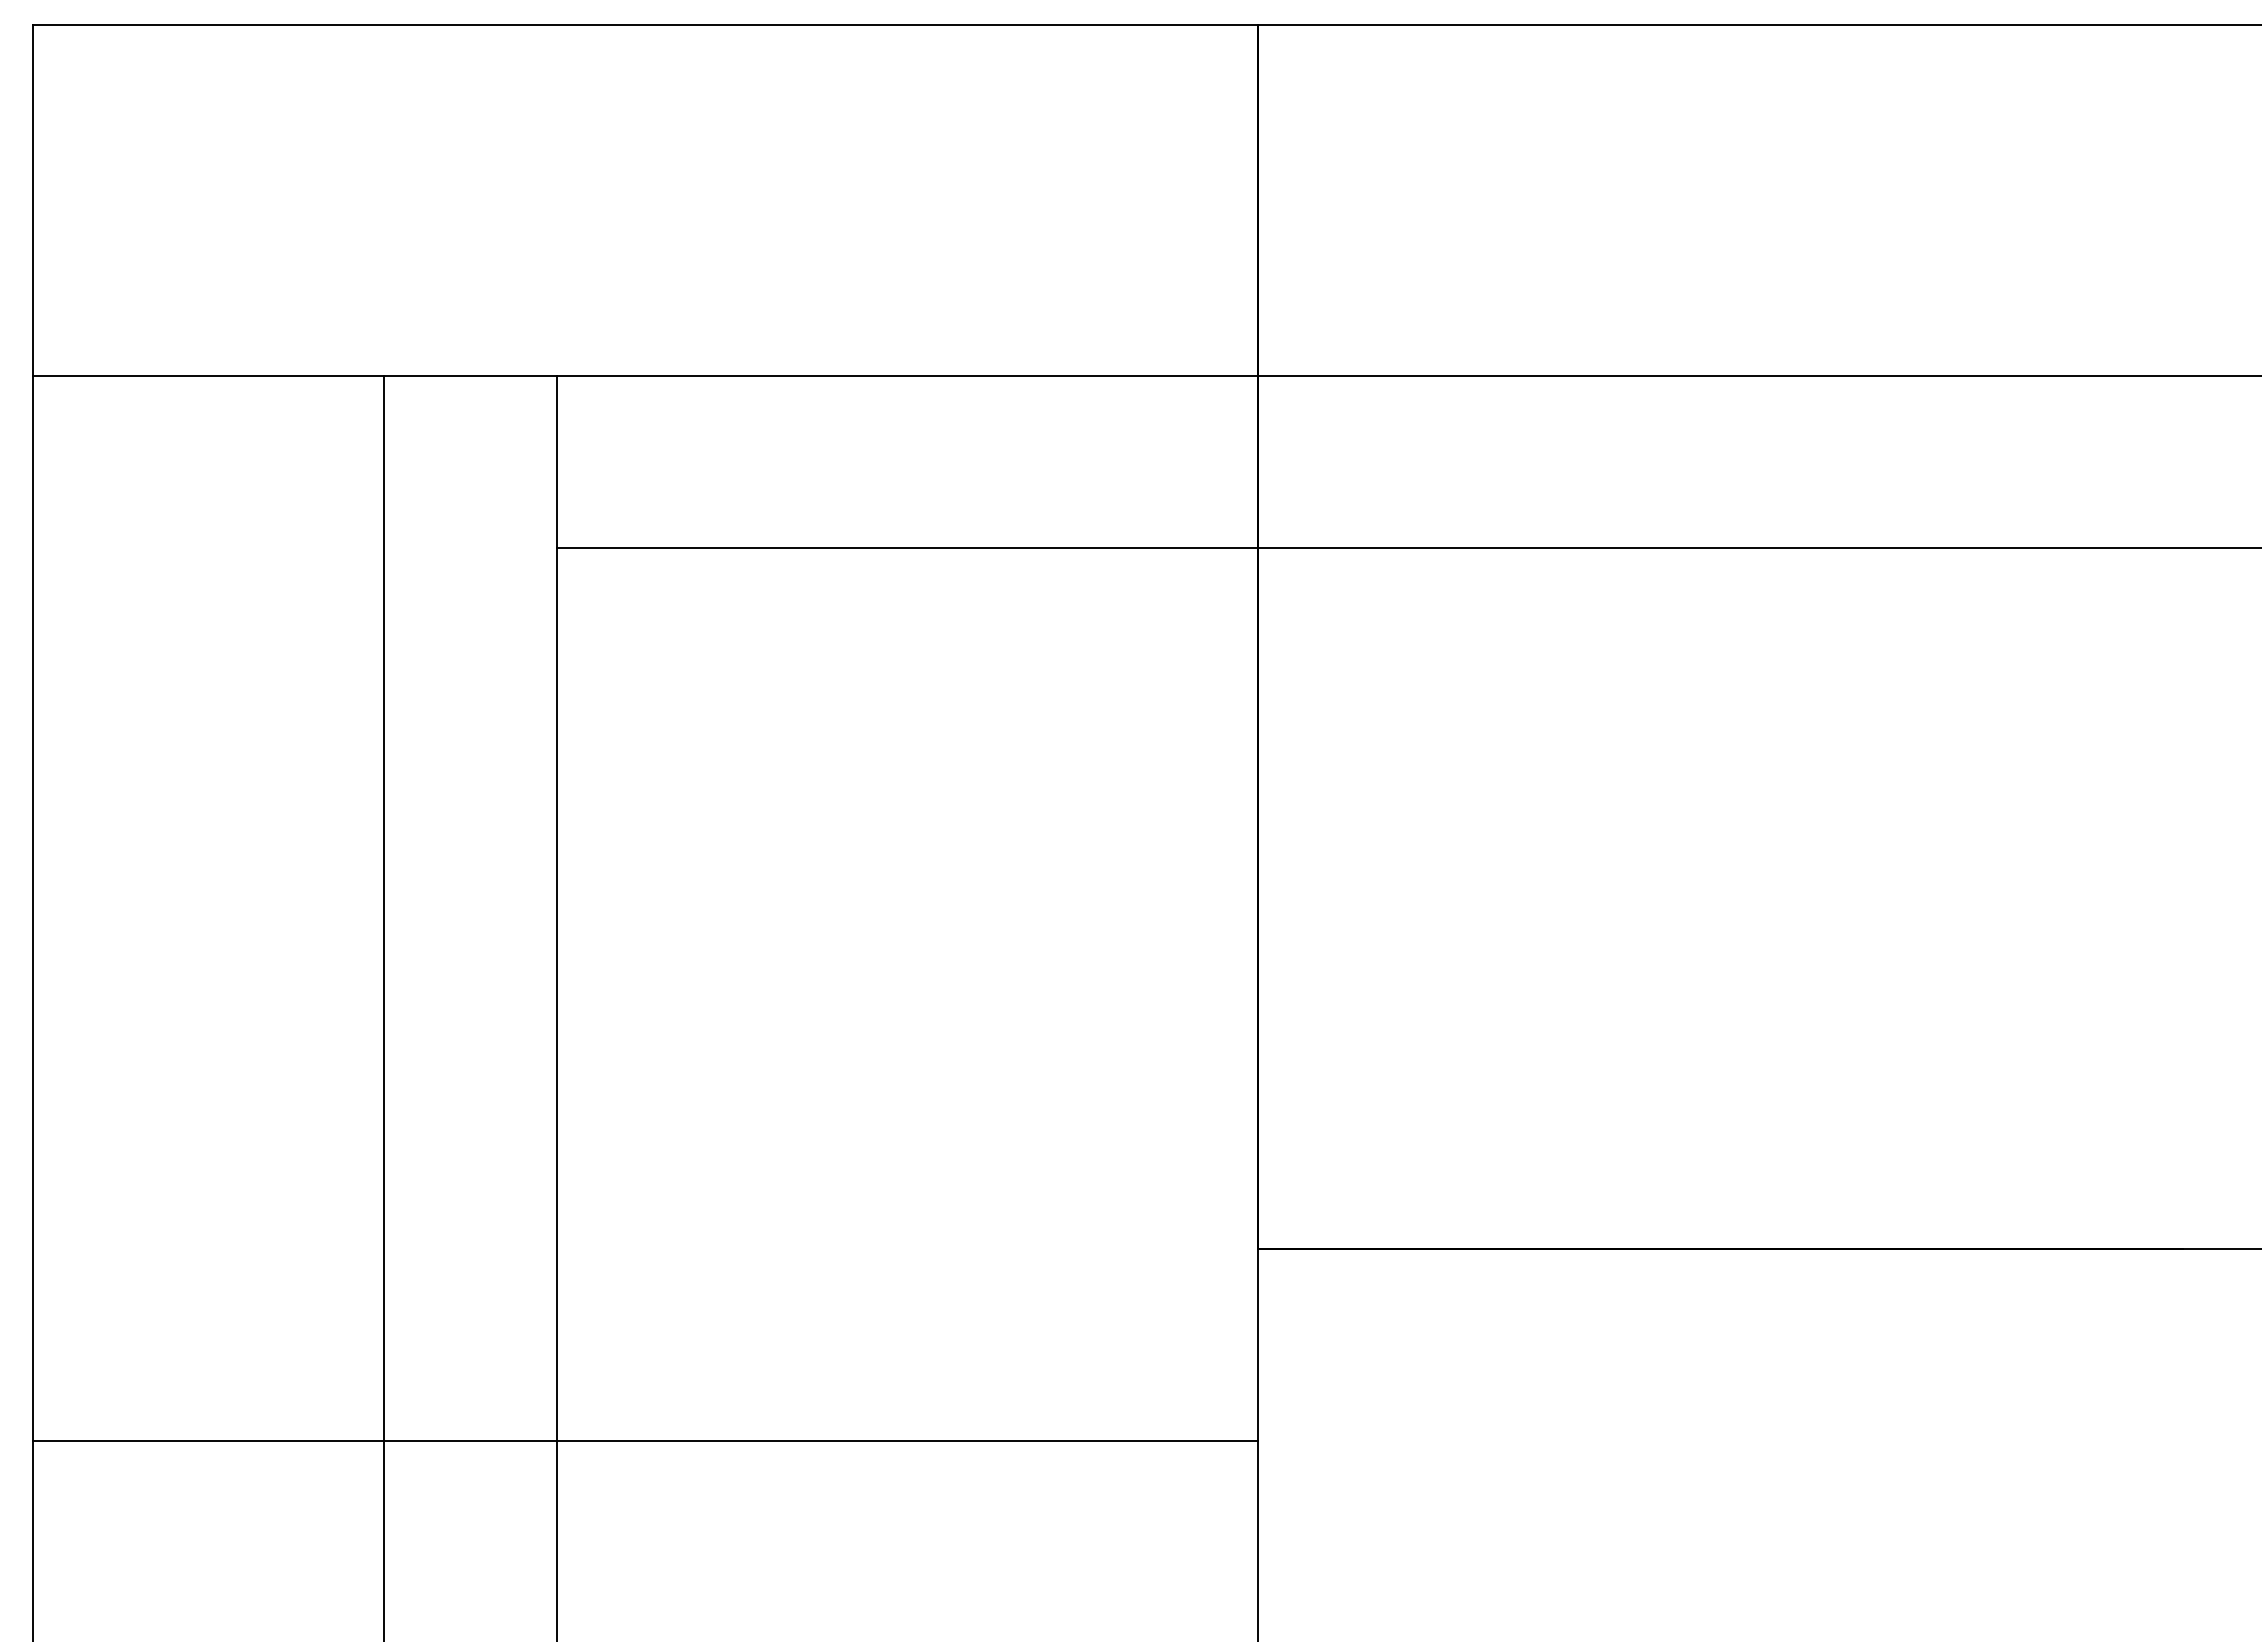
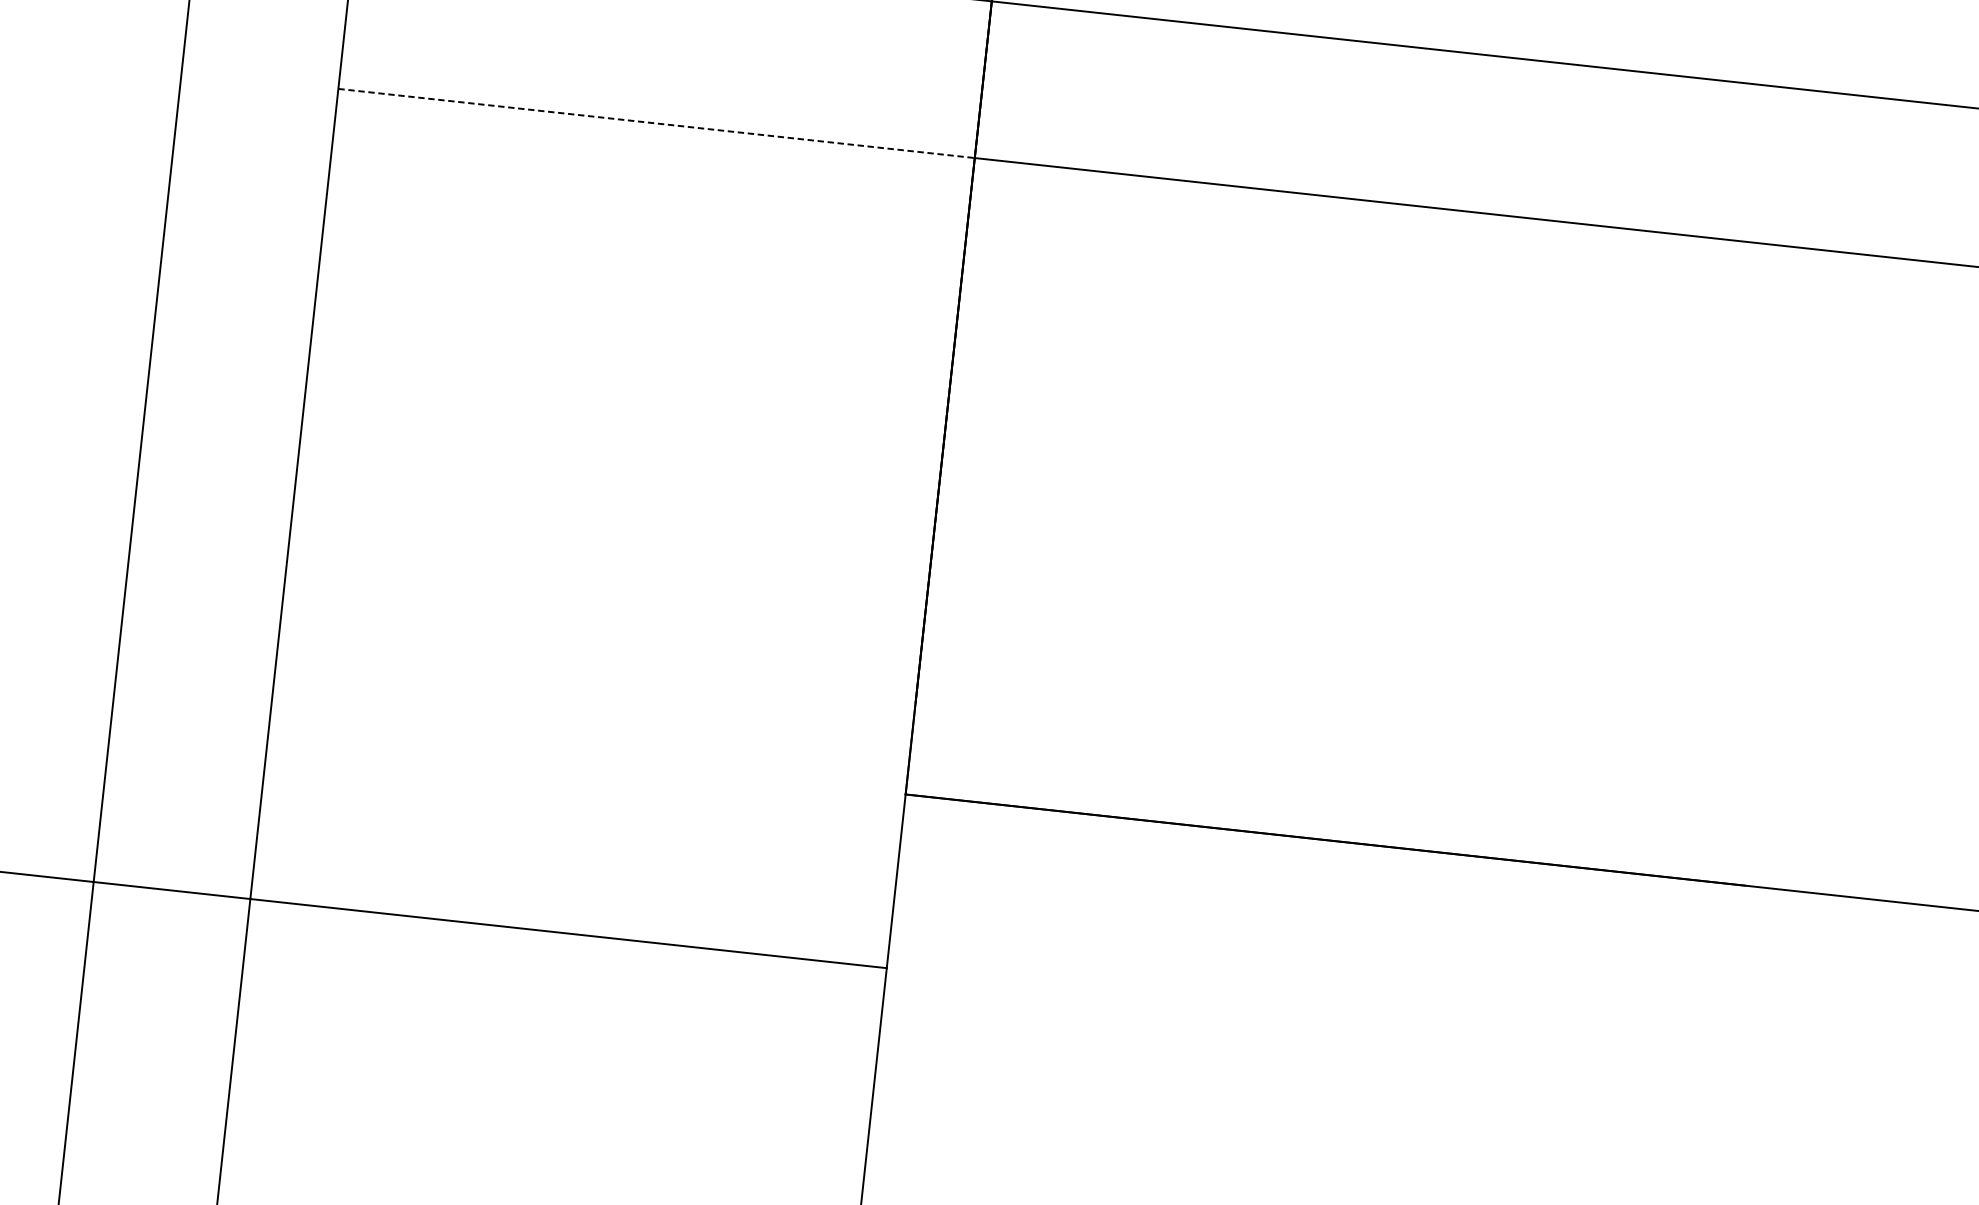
line: (907, 548) -> (656, 123), solid -> dashed

